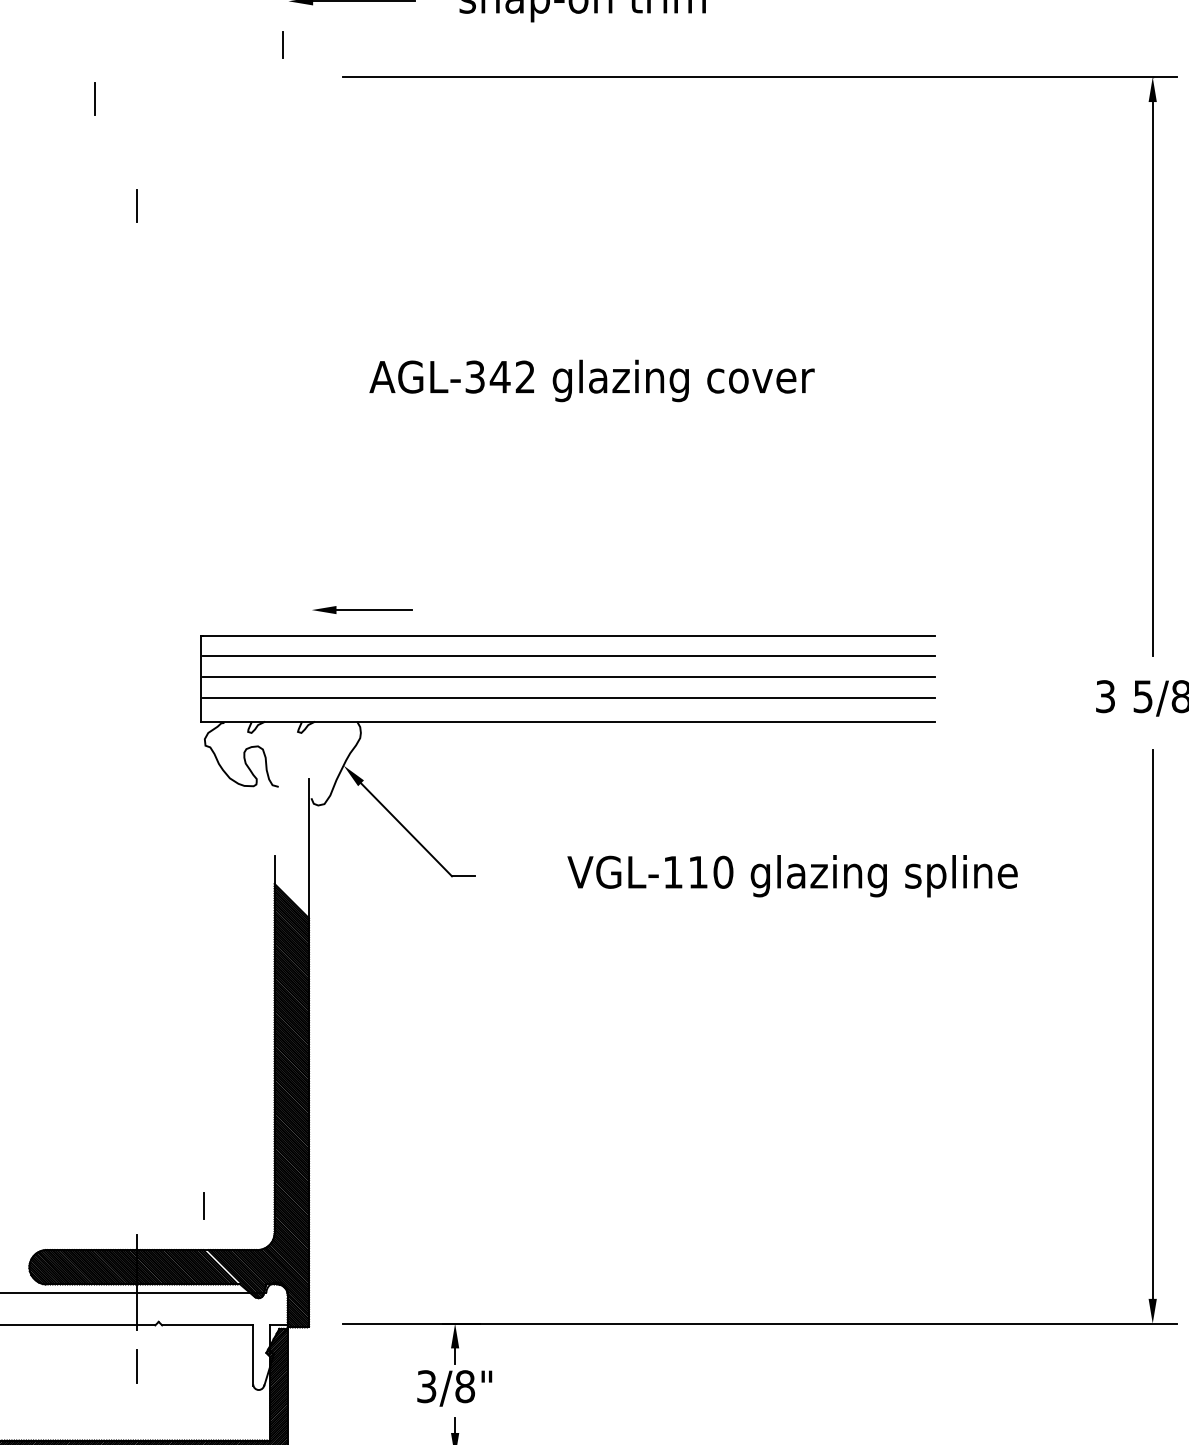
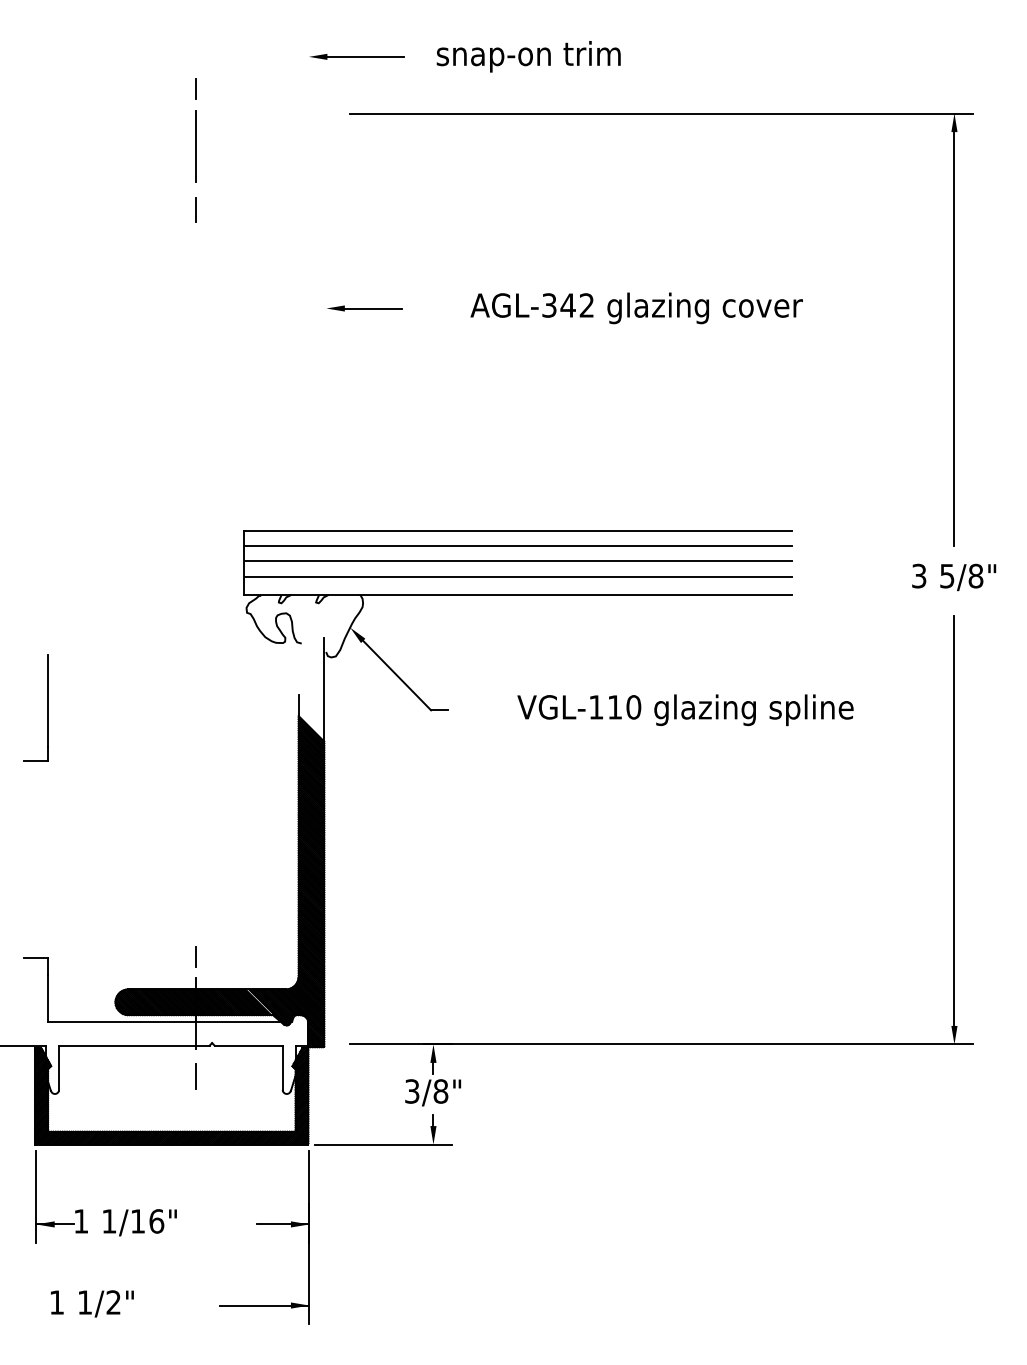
line: (282, 43) -> (195, 88), moved
line: (94, 98) -> (164, 129), removed
line: (136, 119) -> (195, 145), added
text: (591, 381) -> (636, 308), moved
part: (362, 610) -> (364, 308), moved
line: (203, 1205) -> (195, 956), moved

